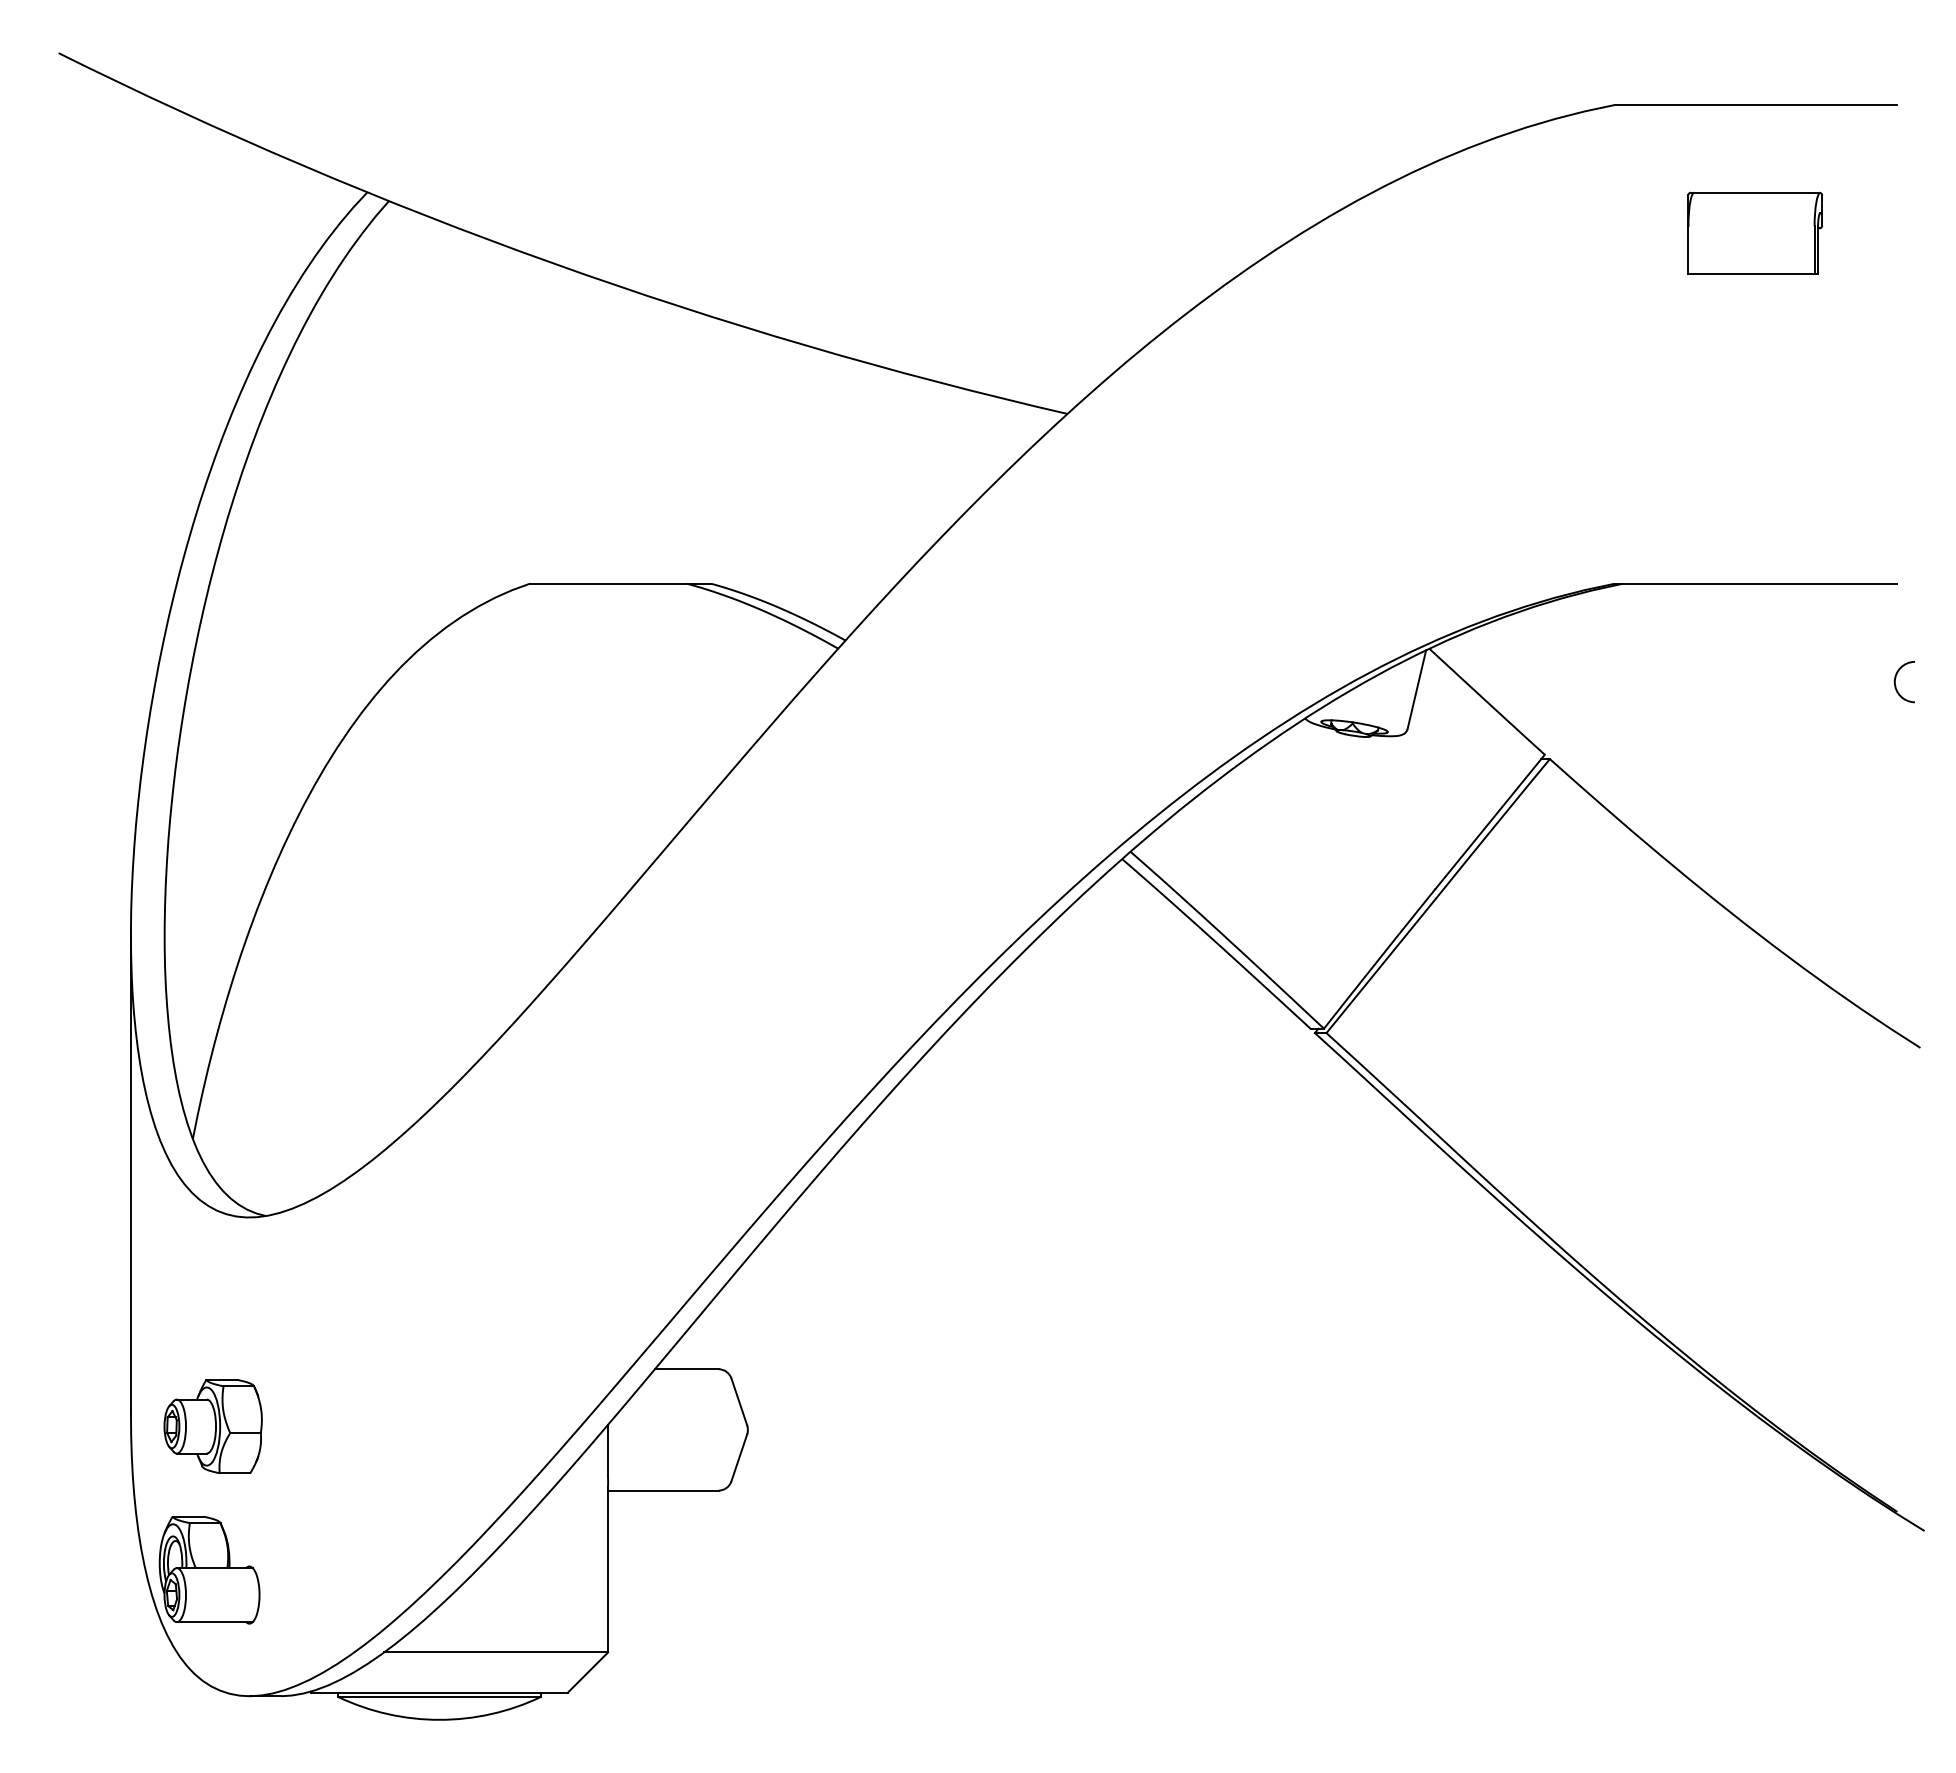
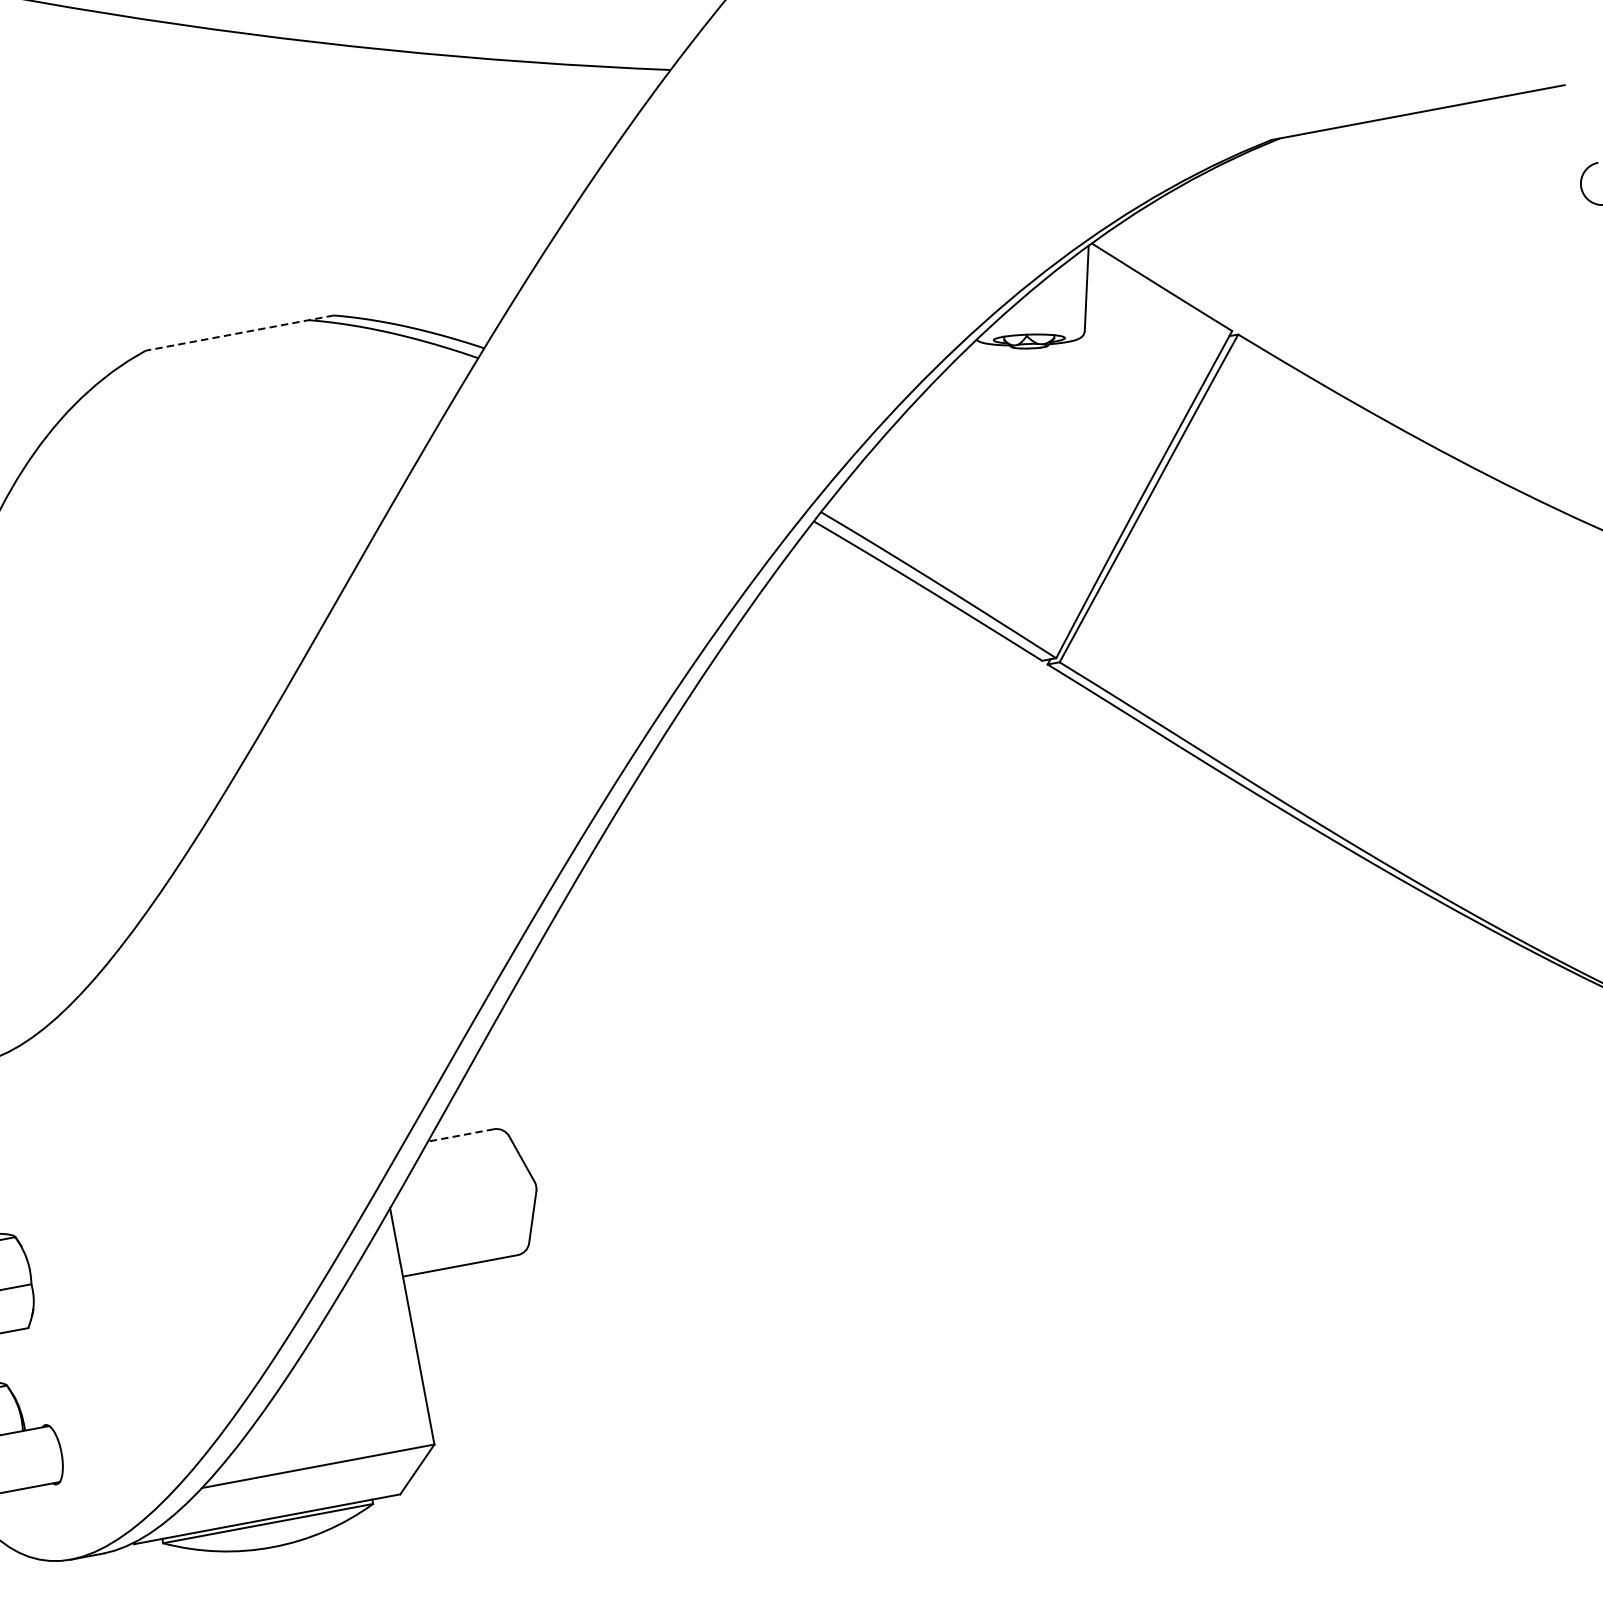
line: (620, 583) -> (239, 332), solid -> dashed
line: (686, 1369) -> (460, 1135), solid -> dashed

